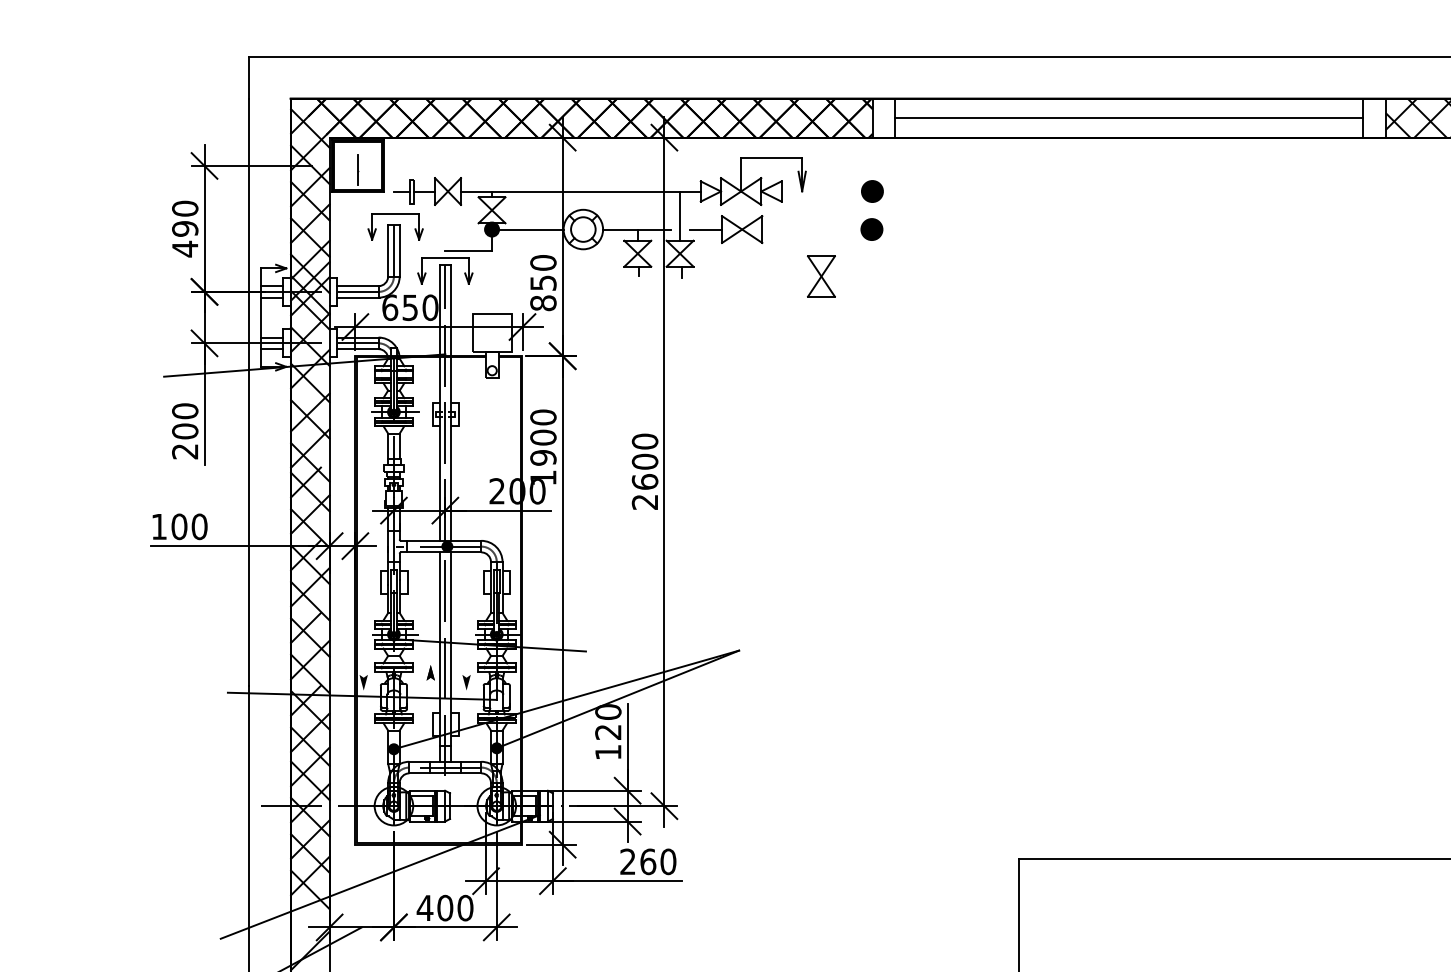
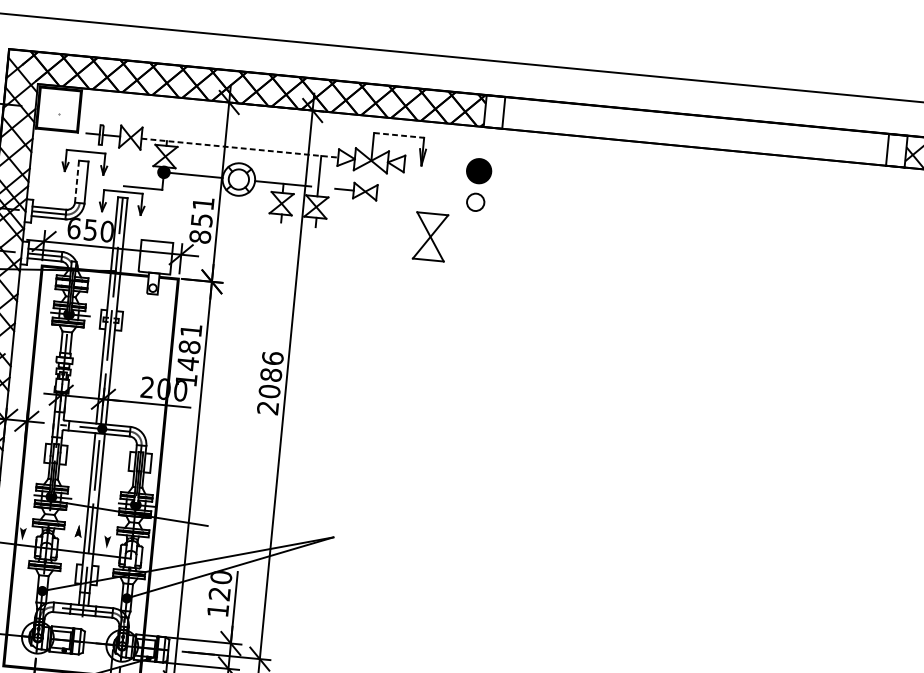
line: (1129, 118) -> (695, 131), removed
line: (771, 157) -> (398, 135), solid -> dashed
line: (357, 169) -> (58, 112), removed
line: (580, 191) -> (239, 148), solid -> dashed
part: (872, 191) -> (479, 171), size x1.4
part: (726, 229) -> (356, 190), size x0.7
fill: (871, 229) -> (475, 202), removed
line: (393, 250) -> (81, 181), removed
line: (388, 251) -> (77, 182), solid -> dashed
text: (543, 262) -> (203, 203), 850 -> 851
part: (821, 276) -> (430, 236), size x1.4
text: (543, 437) -> (189, 347), 1900 -> 1481
text: (644, 461) -> (270, 374), 2600 -> 2086

